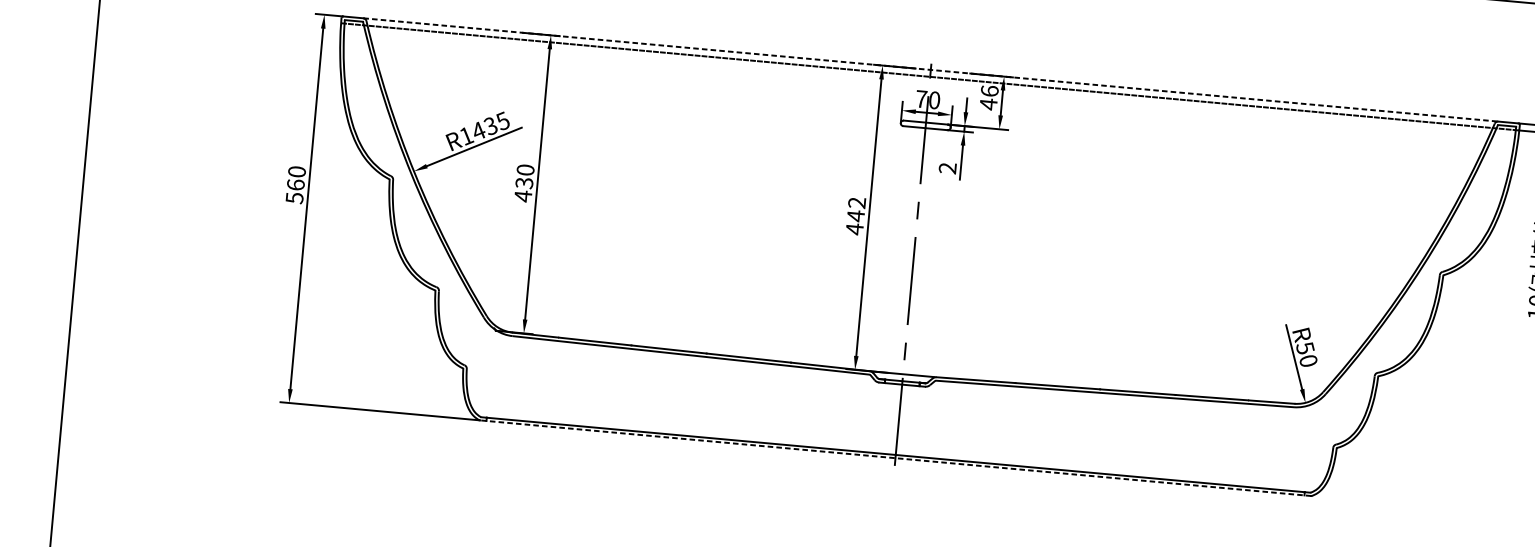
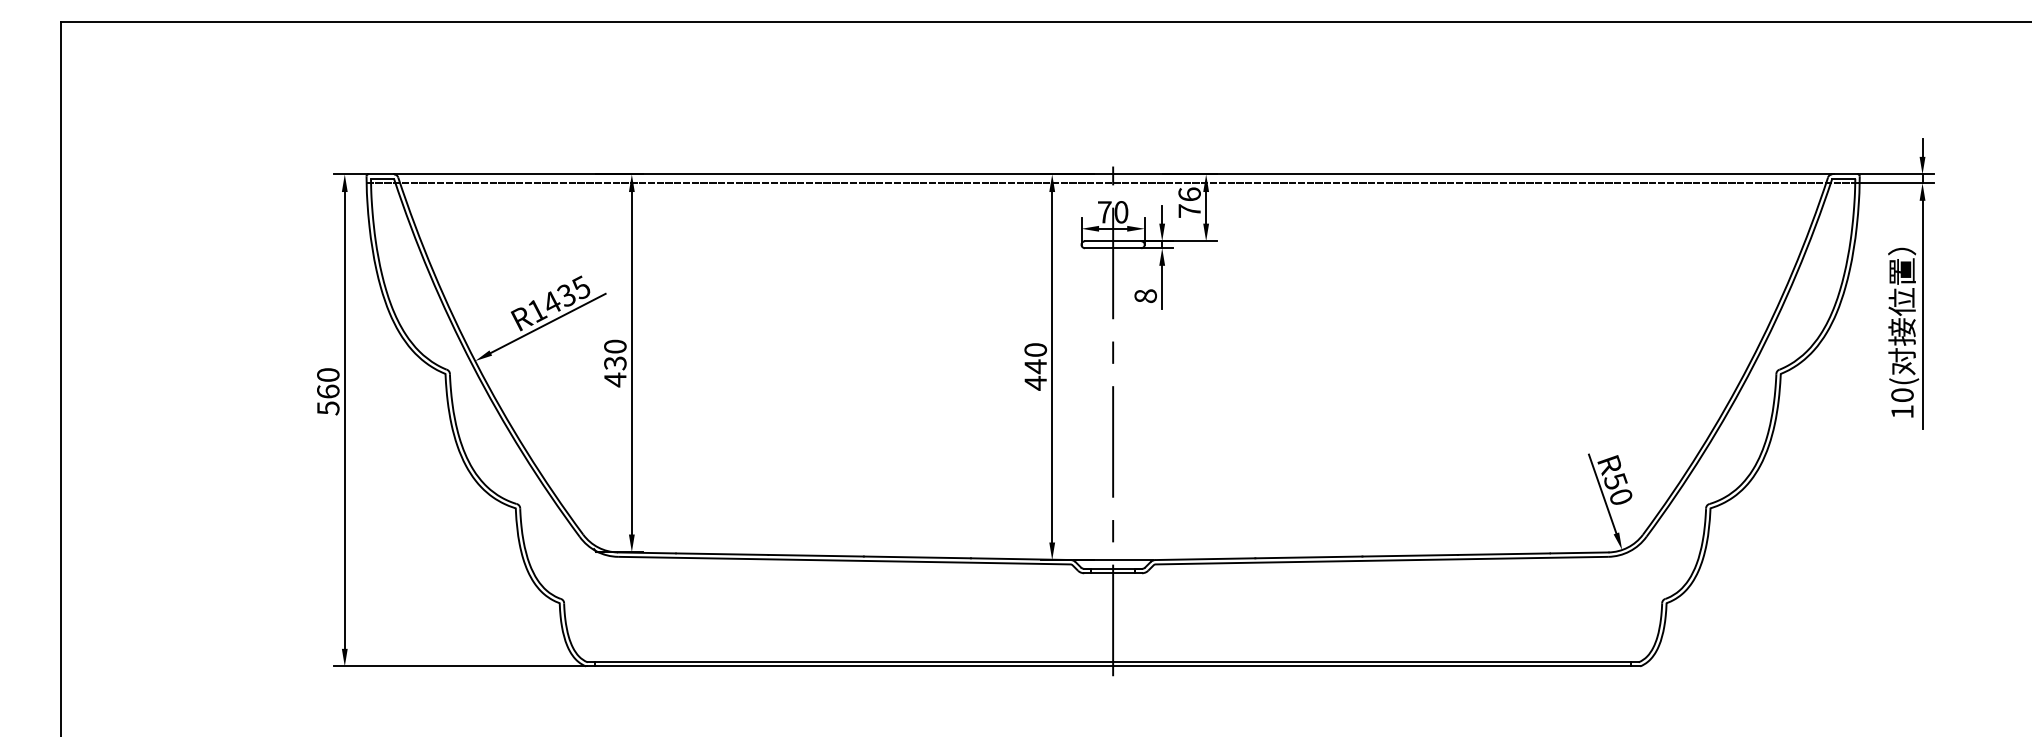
line: (931, 70) -> (1114, 174), dashed -> solid
text: (988, 103) -> (1189, 210), 46 -> 76
text: (947, 168) -> (1145, 296), 2 -> 8
text: (856, 202) -> (1035, 349), 442 -> 440
line: (894, 458) -> (1112, 666), dashed -> solid

